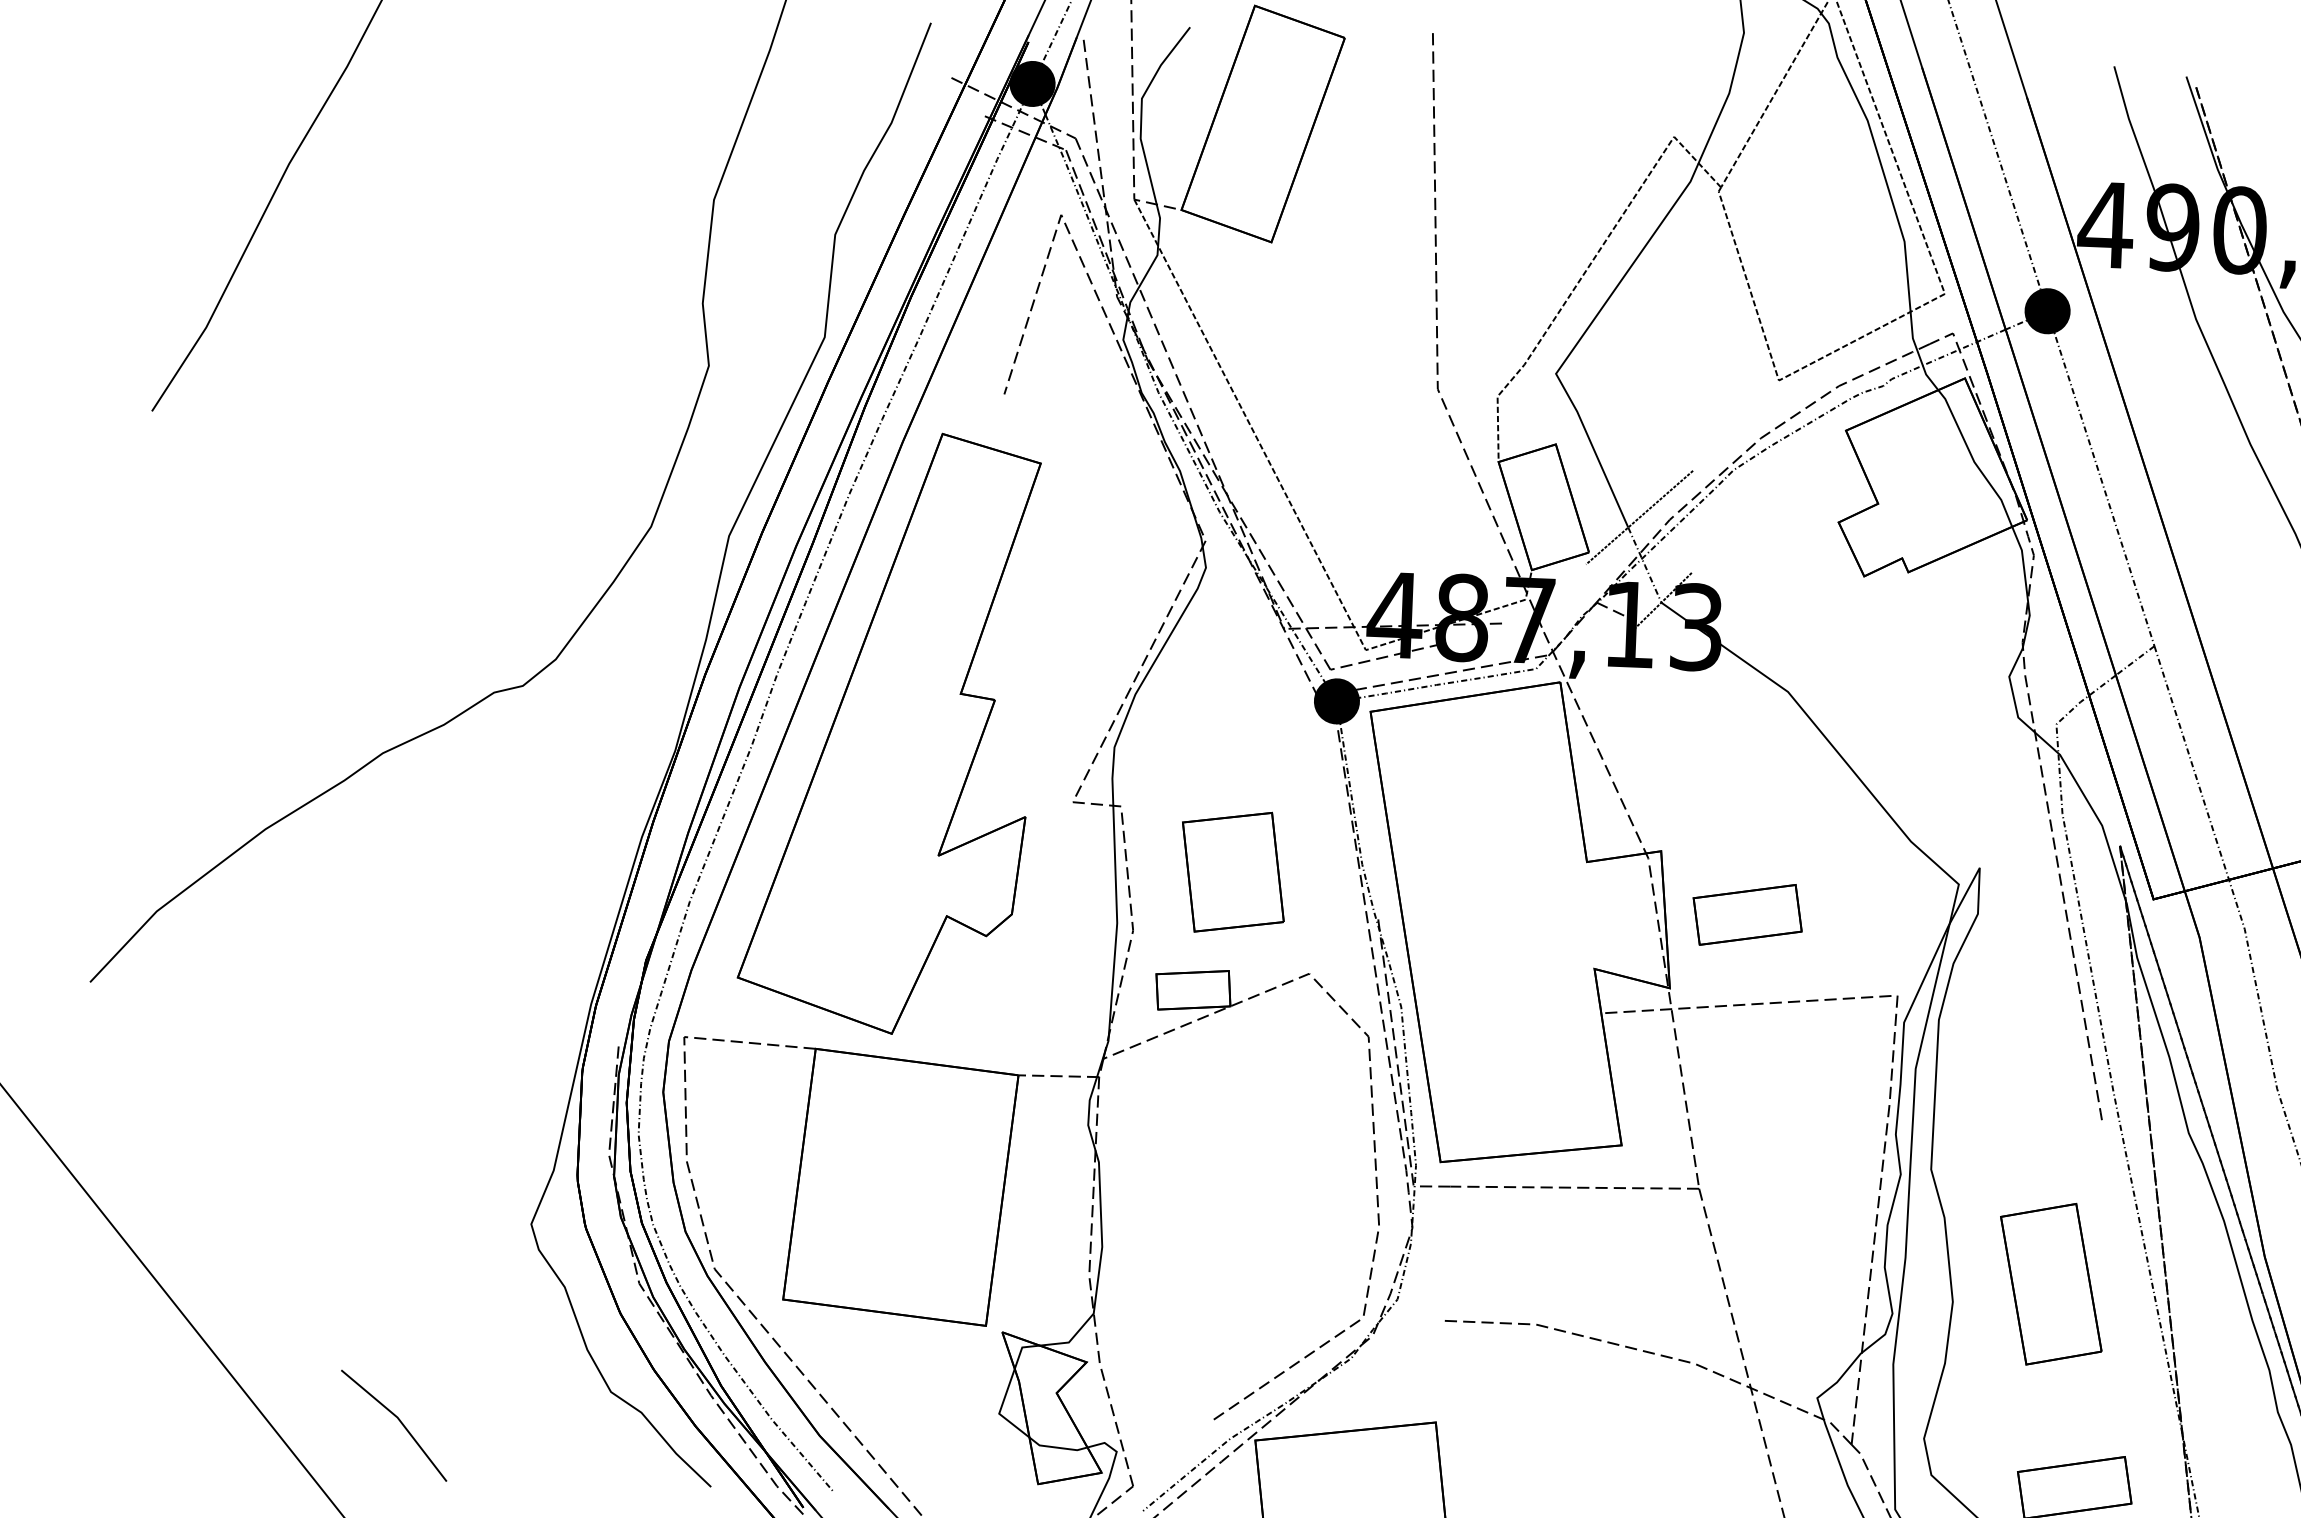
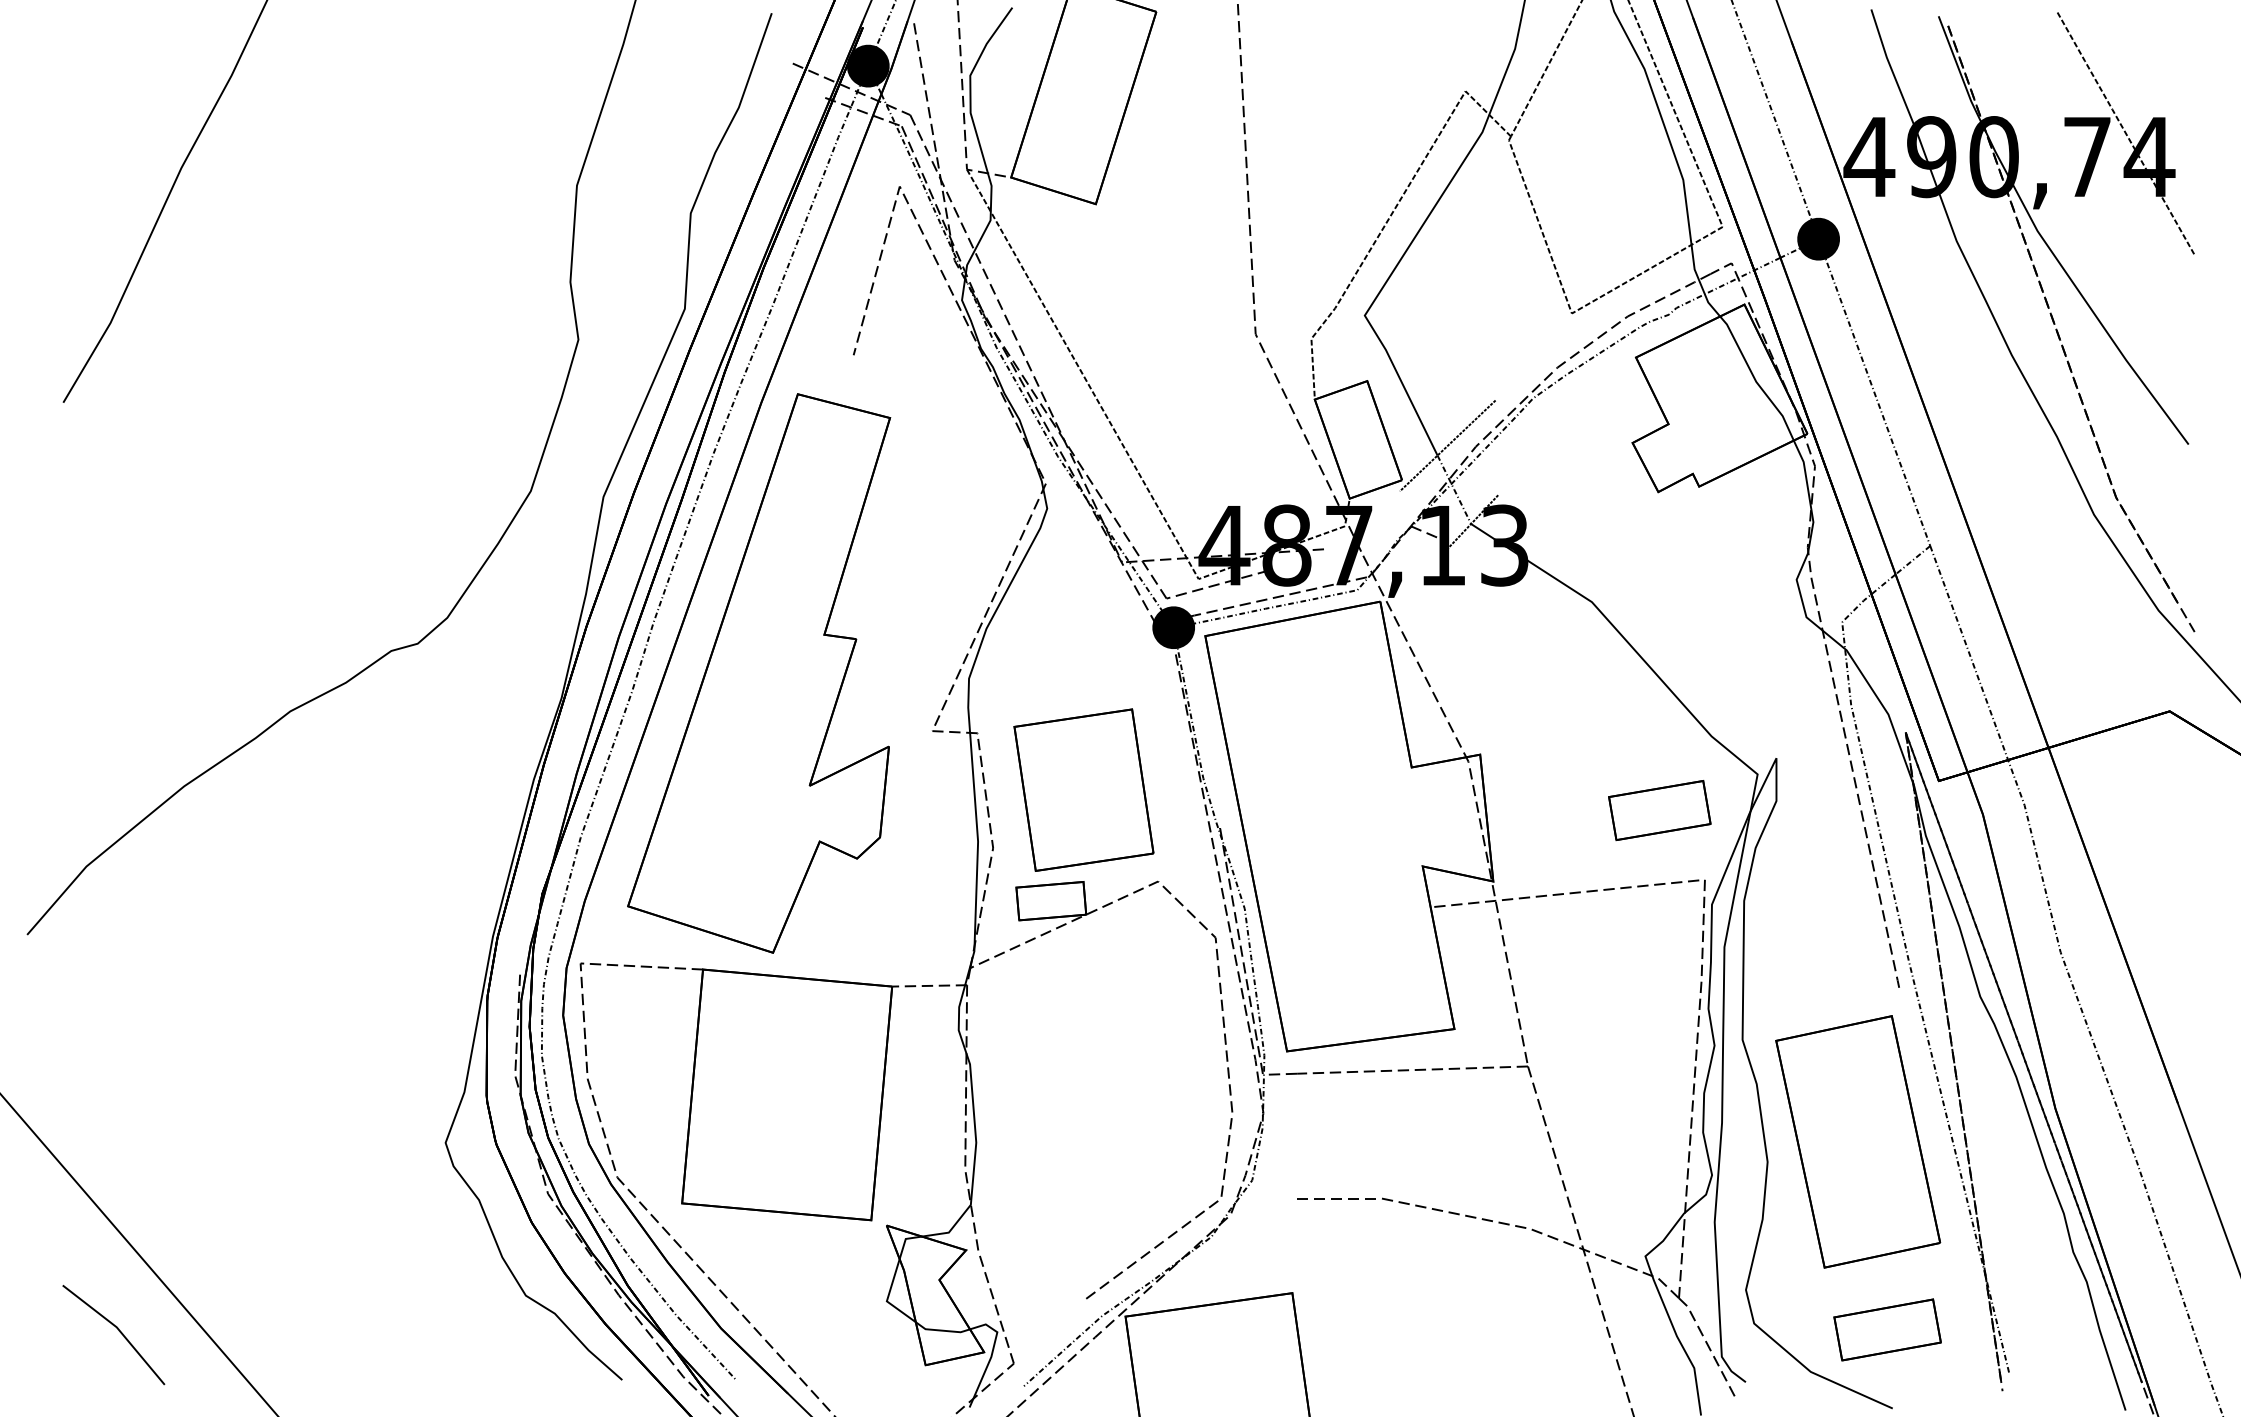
part: (1232, 871) -> (1083, 789), size x1.43
part: (1747, 914) -> (1659, 810), moved
part: (2051, 1283) -> (1858, 1141), size x1.67
line: (400, 1423) -> (119, 1332), moved

